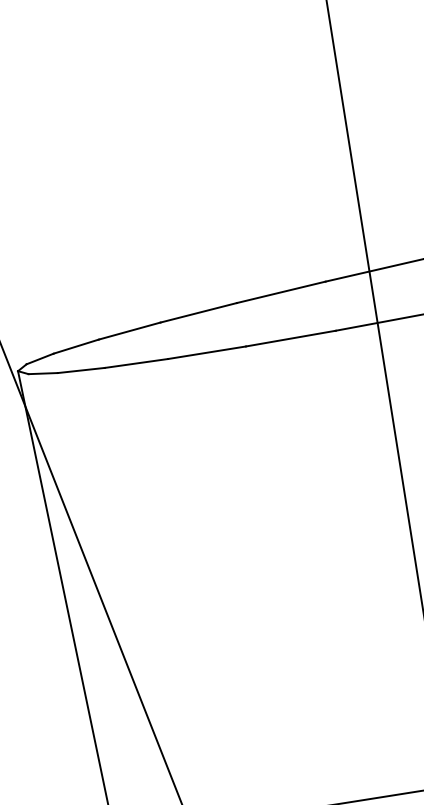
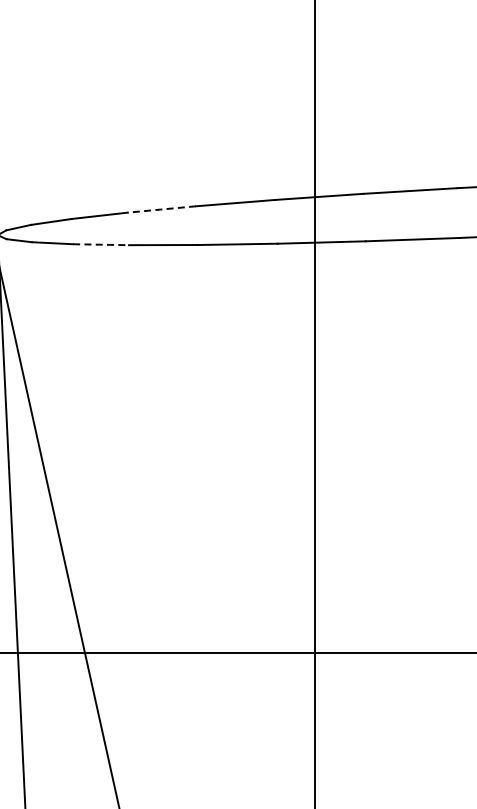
line: (198, 312) -> (161, 209), solid -> dashed
line: (136, 363) -> (101, 244), solid -> dashed

